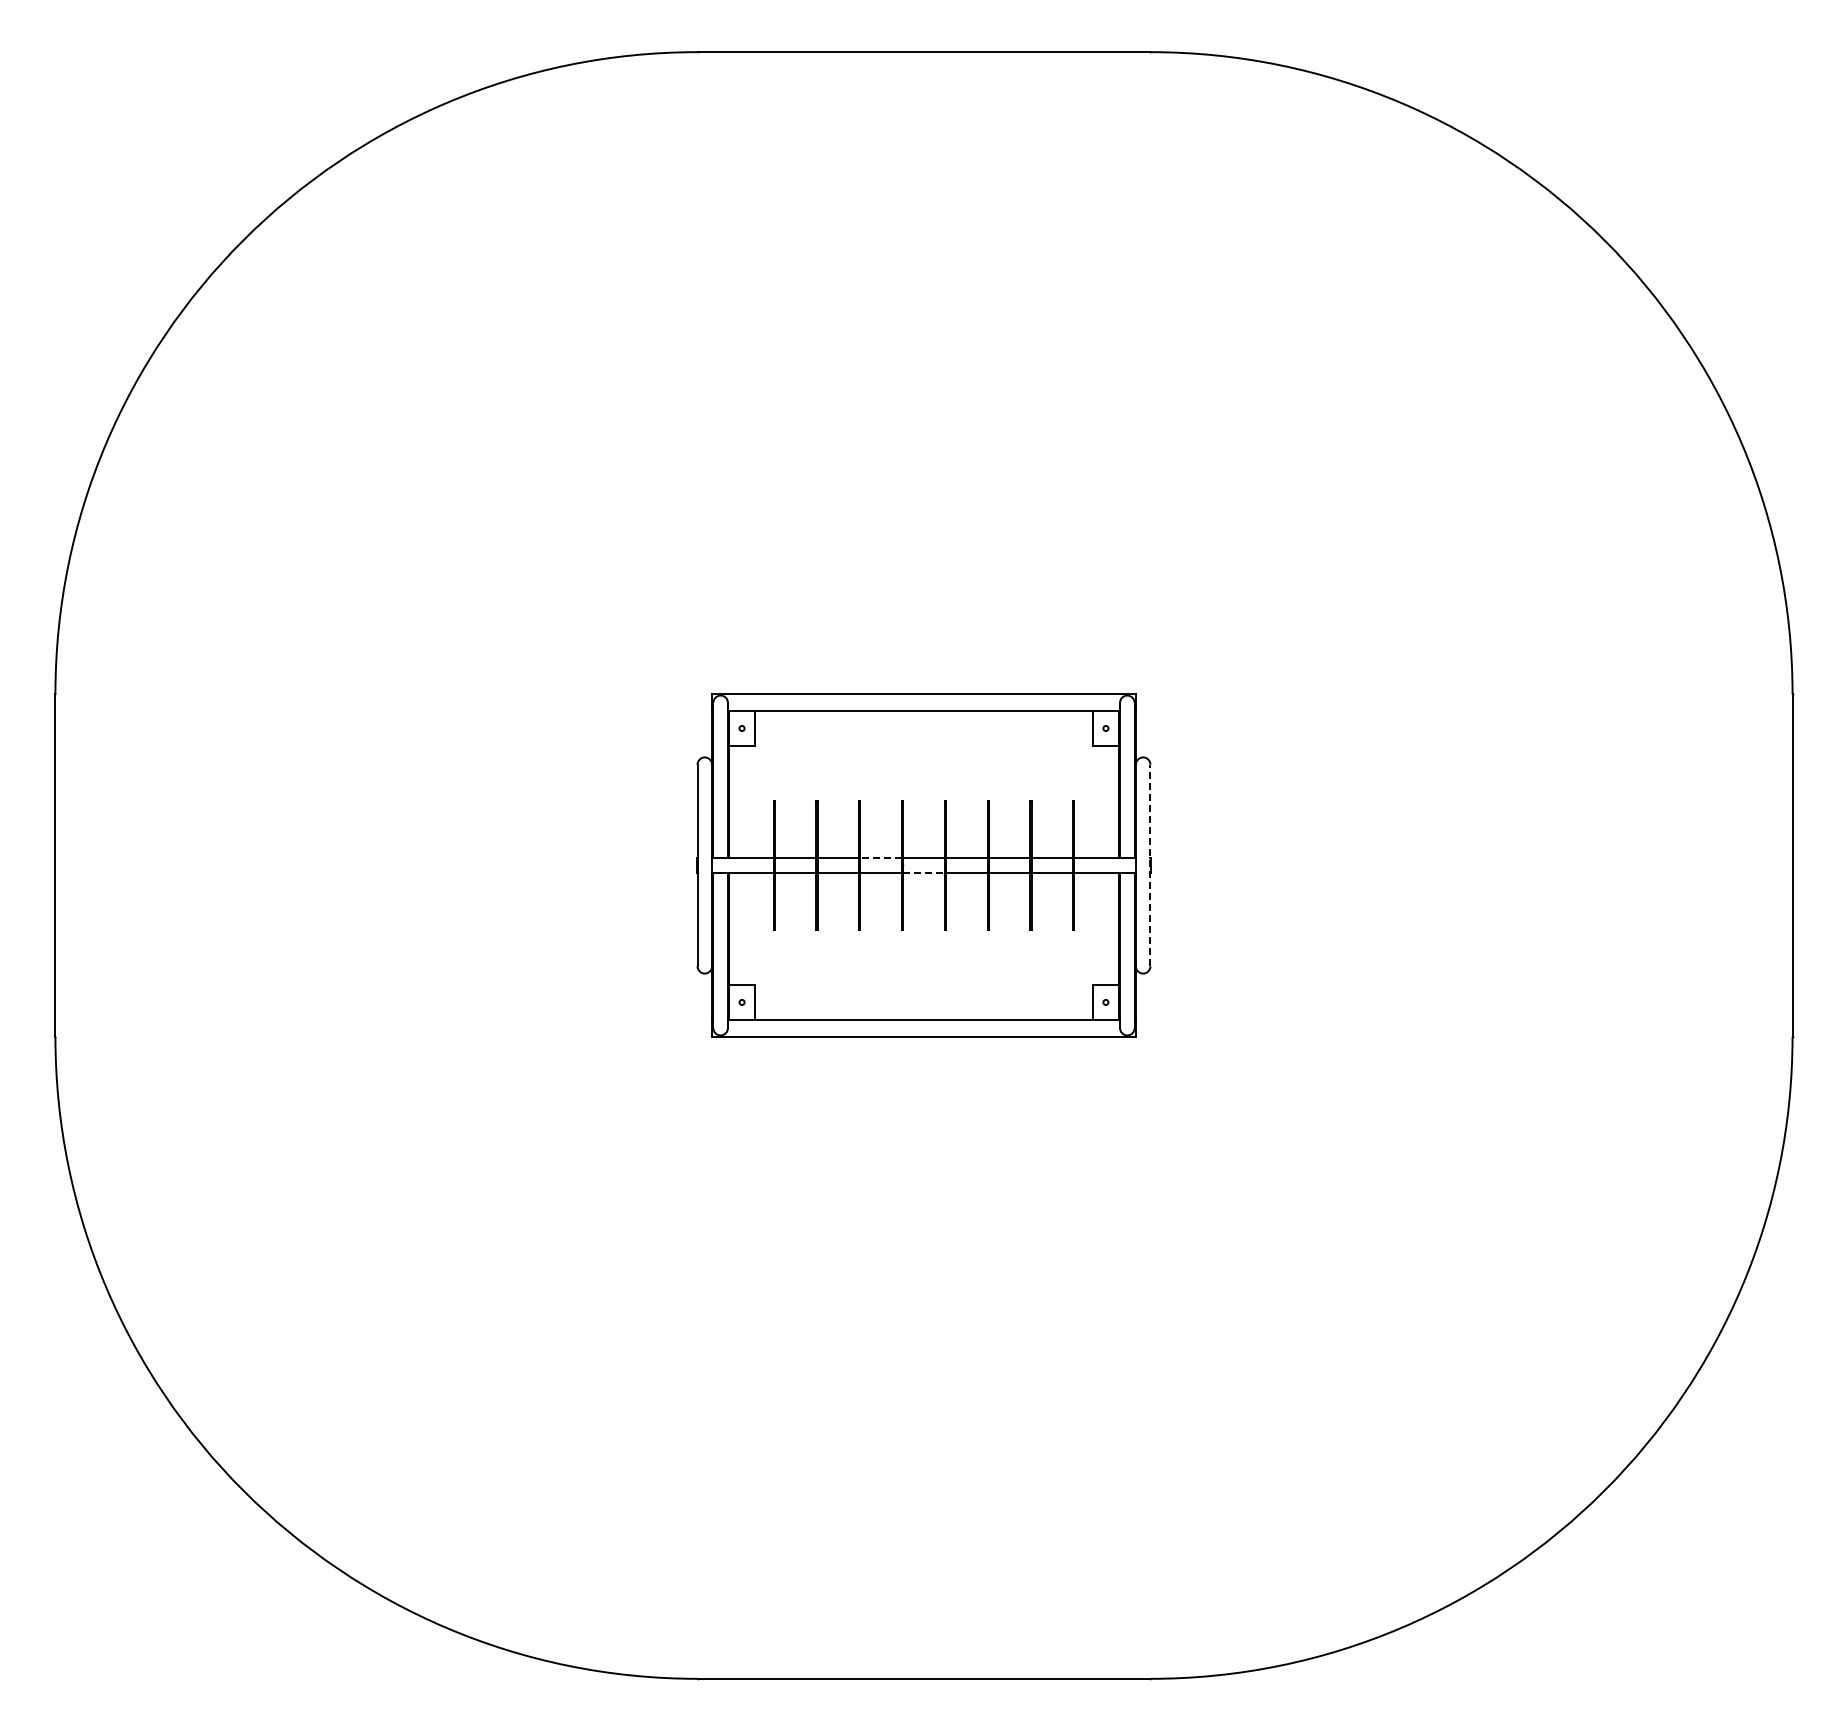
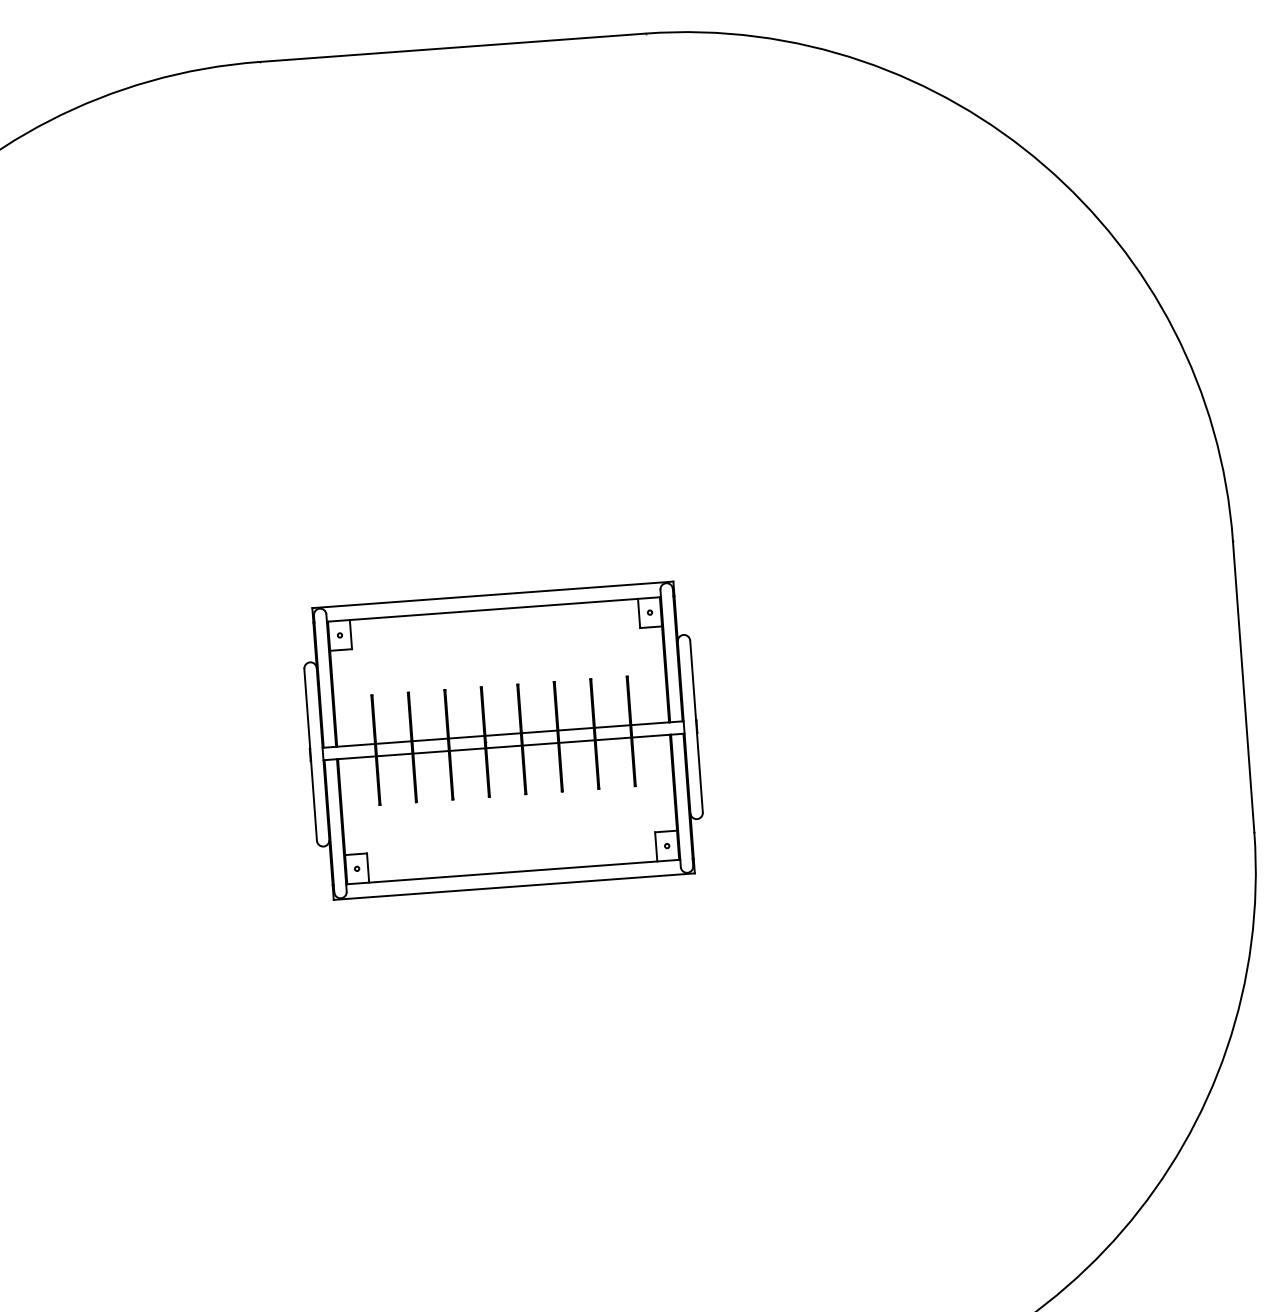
line: (881, 858) -> (466, 737), dashed -> solid
line: (1150, 865) -> (696, 726), dashed -> solid
line: (924, 872) -> (504, 746), dashed -> solid

